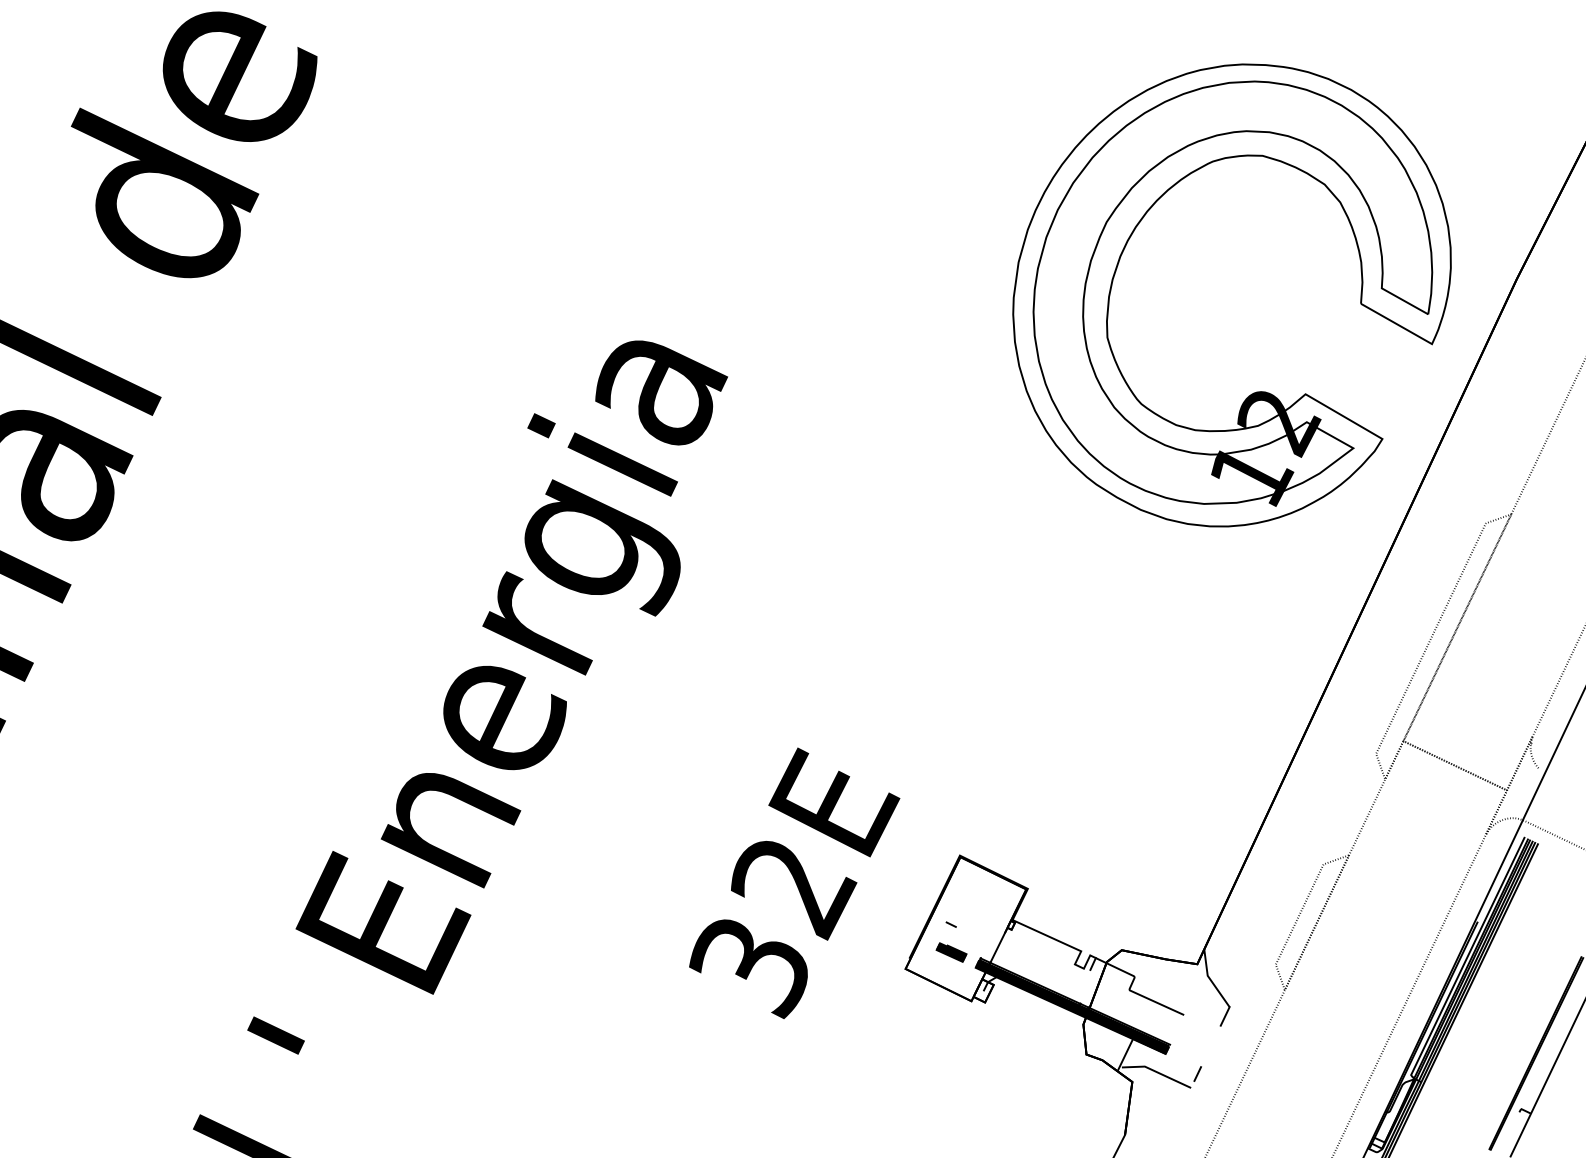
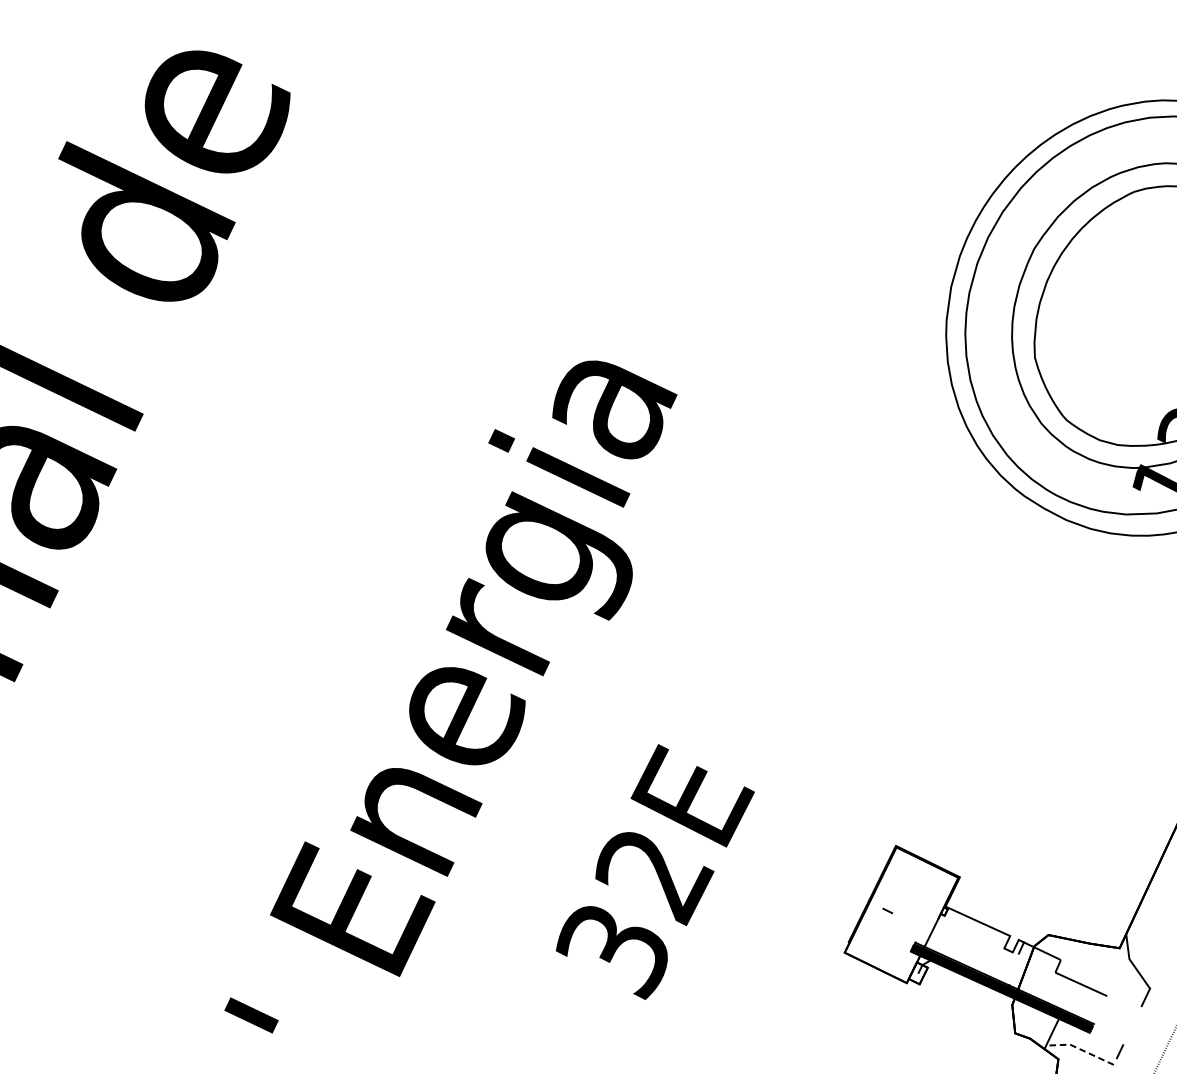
text: (794, 882) -> (655, 871), moved
part: (951, 952) -> (888, 937), removed
line: (1156, 1072) -> (1081, 1050), solid -> dashed

